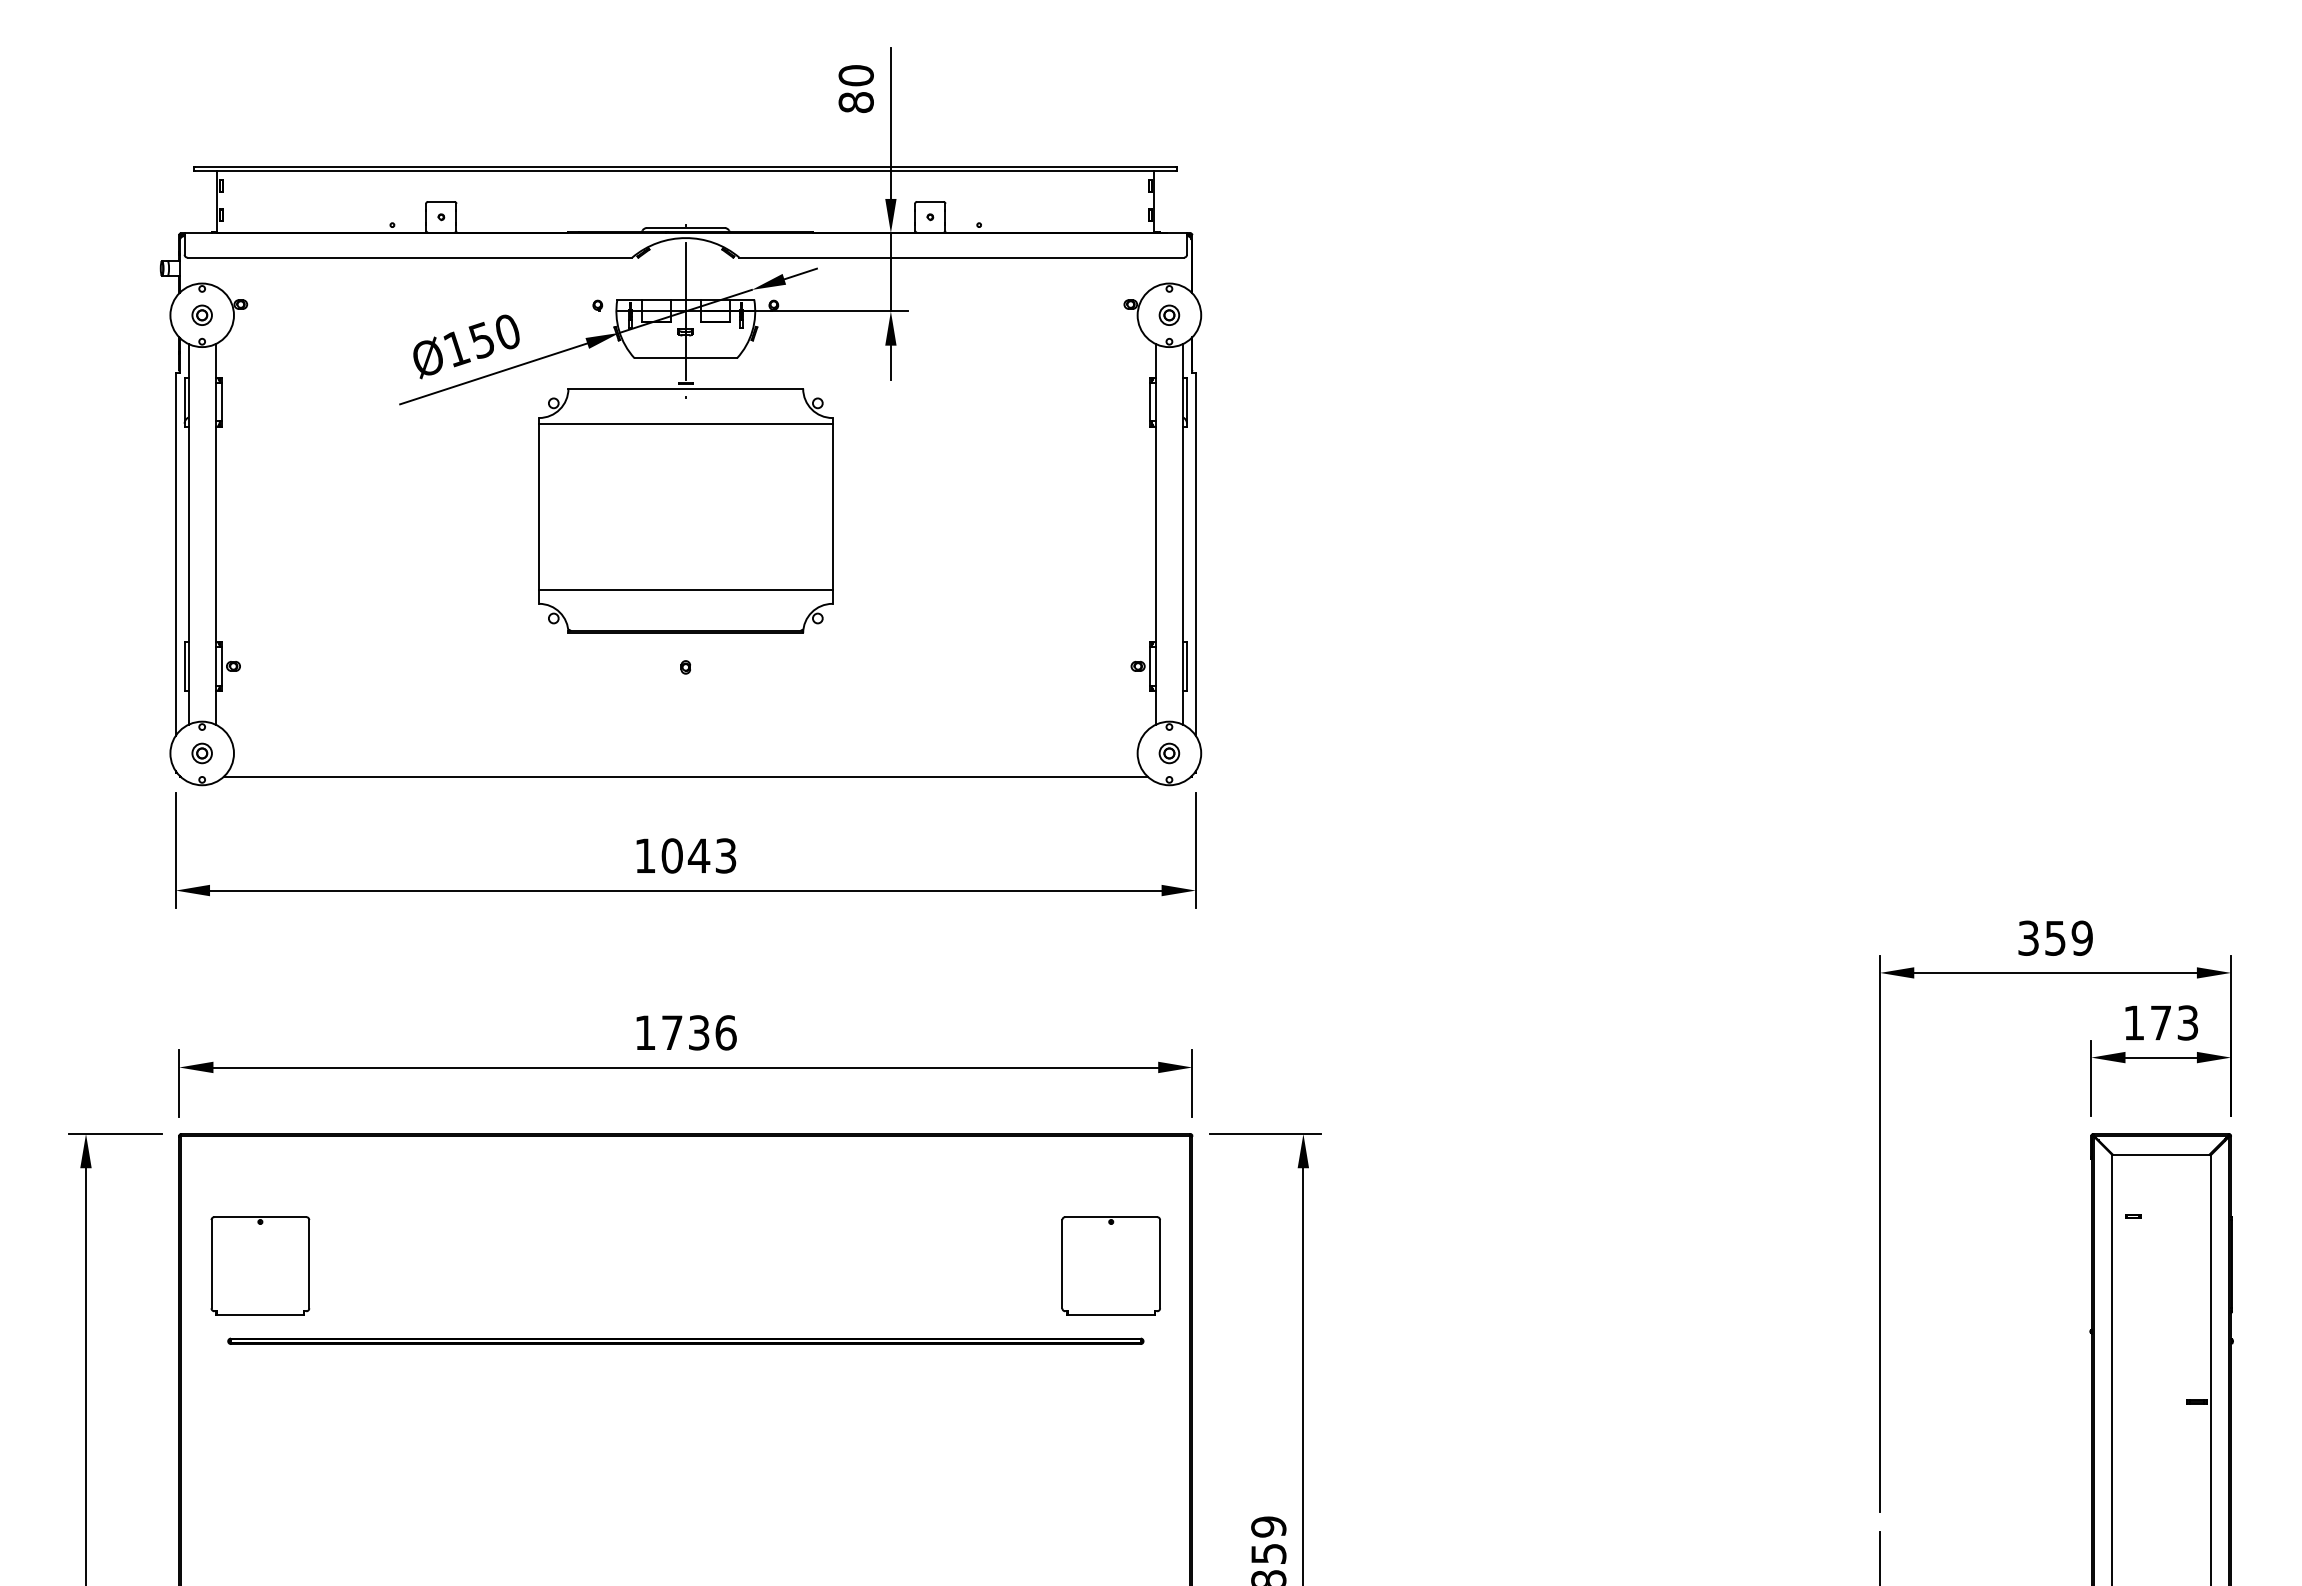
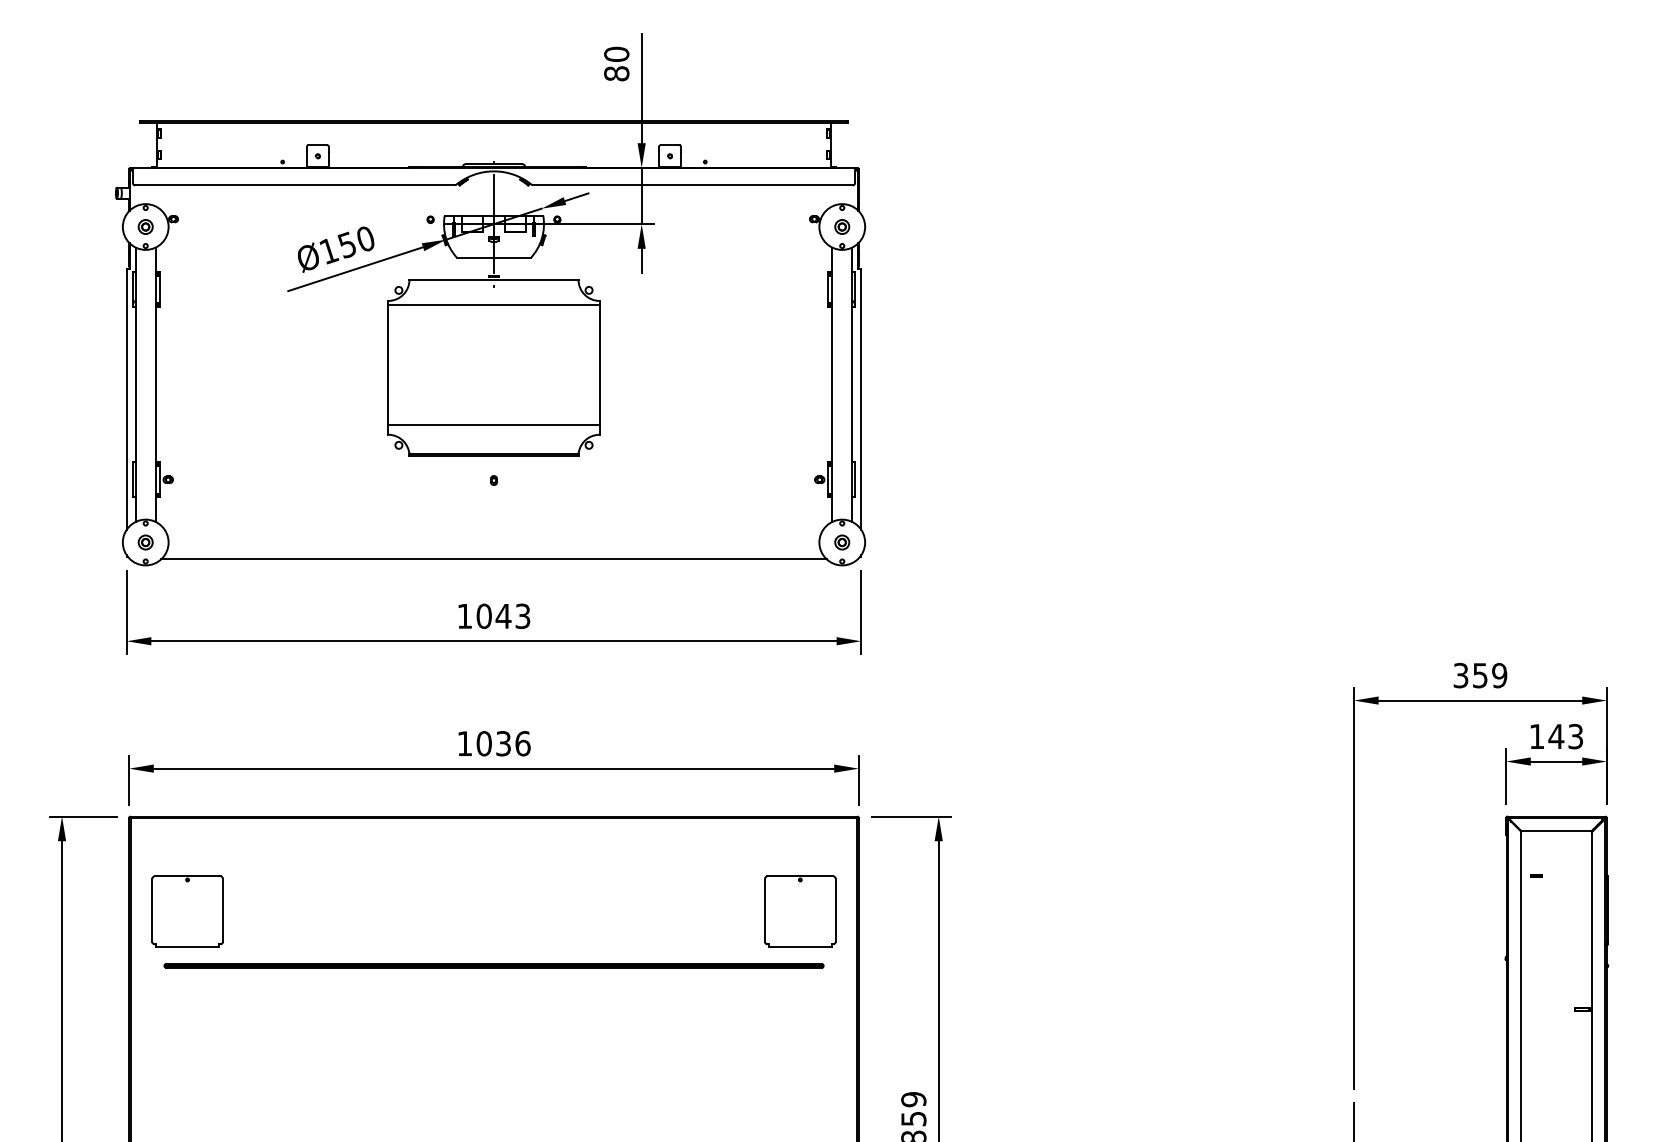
text: (2161, 1022) -> (1556, 736), 173 -> 143
text: (671, 1032) -> (483, 743), 1736 -> 1036

